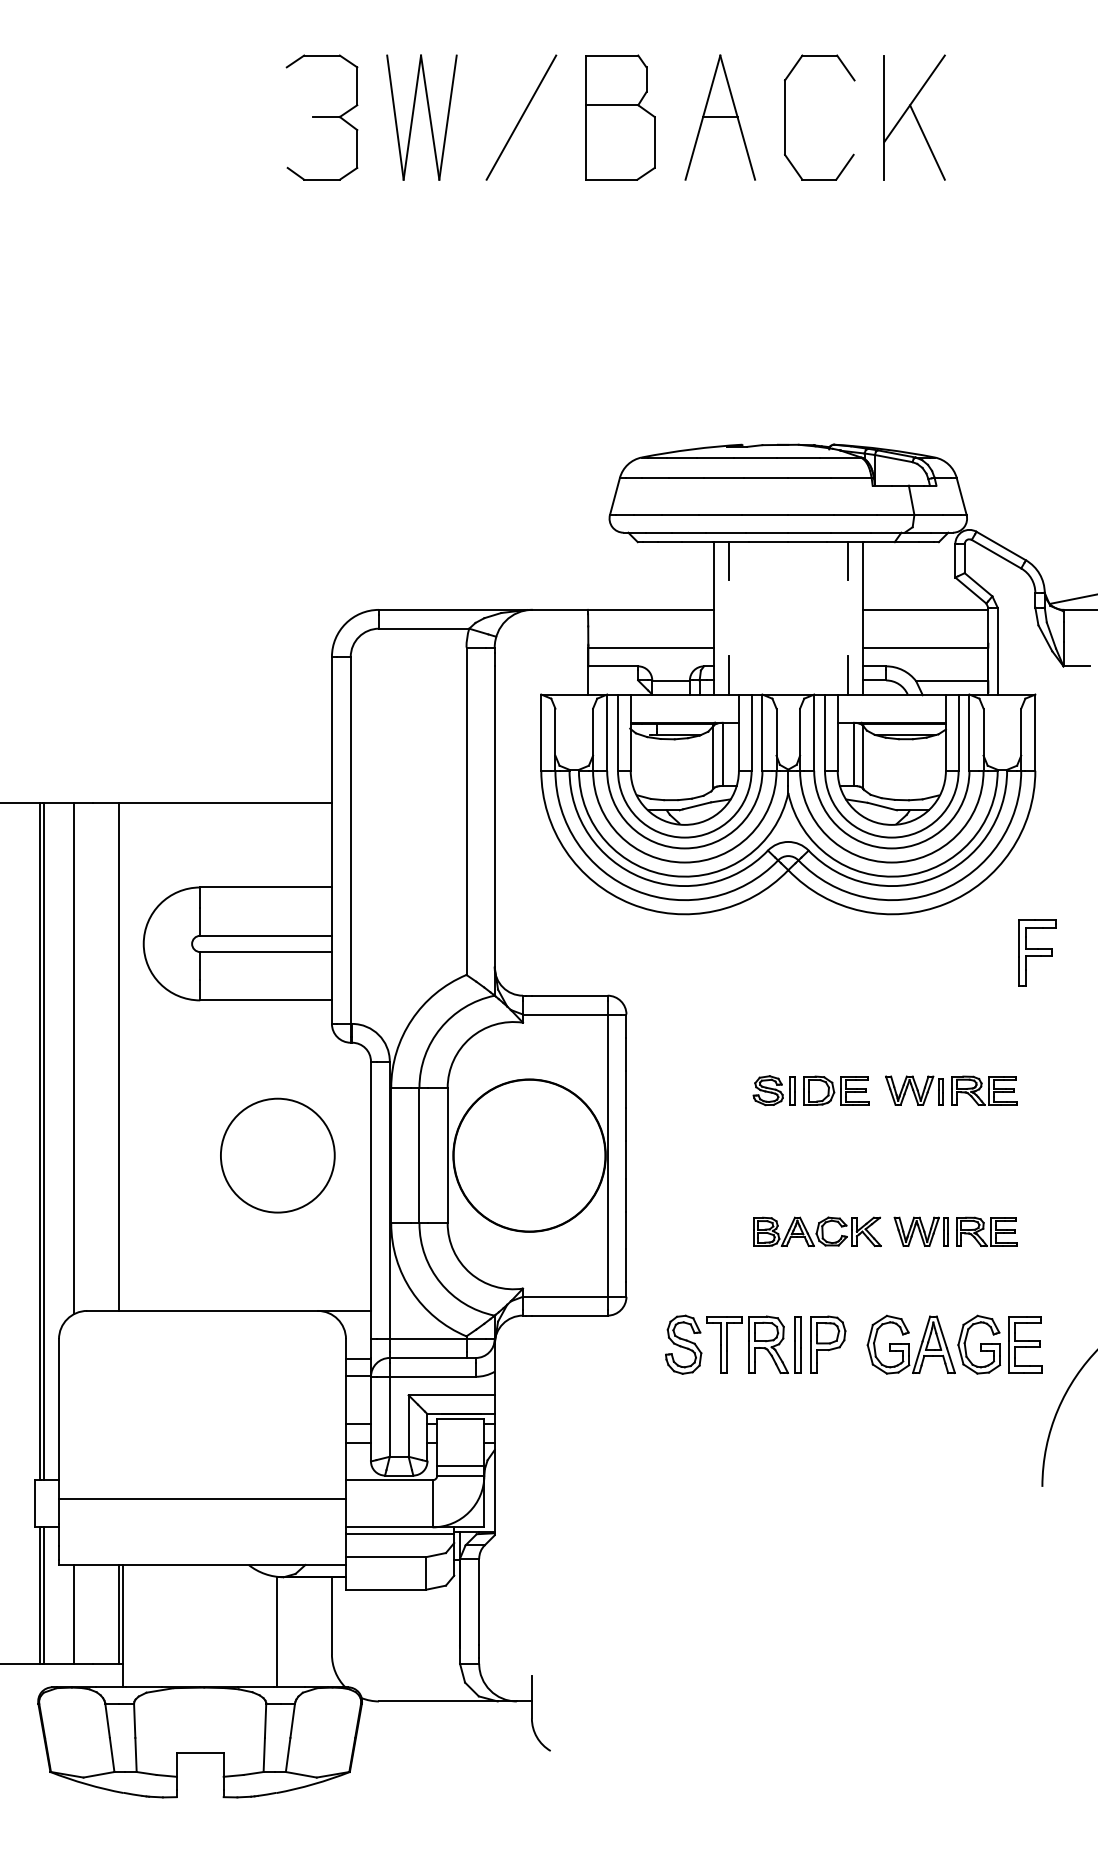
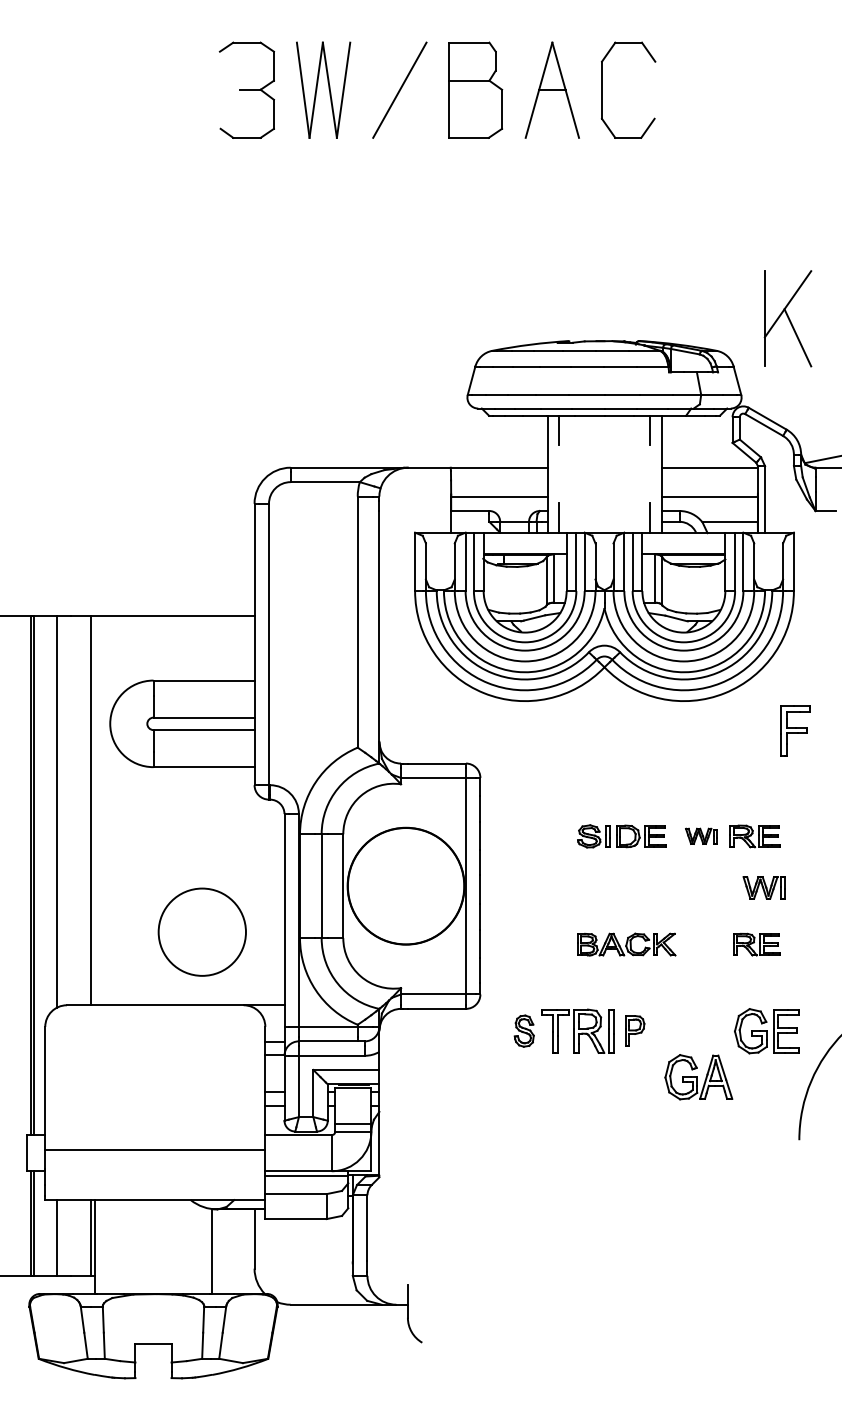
part: (914, 117) -> (787, 318), moved
part: (914, 1090) -> (701, 836), size x0.7
circle: (277, 1155) -> (202, 932), moved
part: (920, 1231) -> (763, 887), moved
part: (683, 1344) -> (524, 1031), size x0.7
part: (828, 1344) -> (635, 1031), size x0.7
part: (910, 1344) -> (698, 1077), moved

